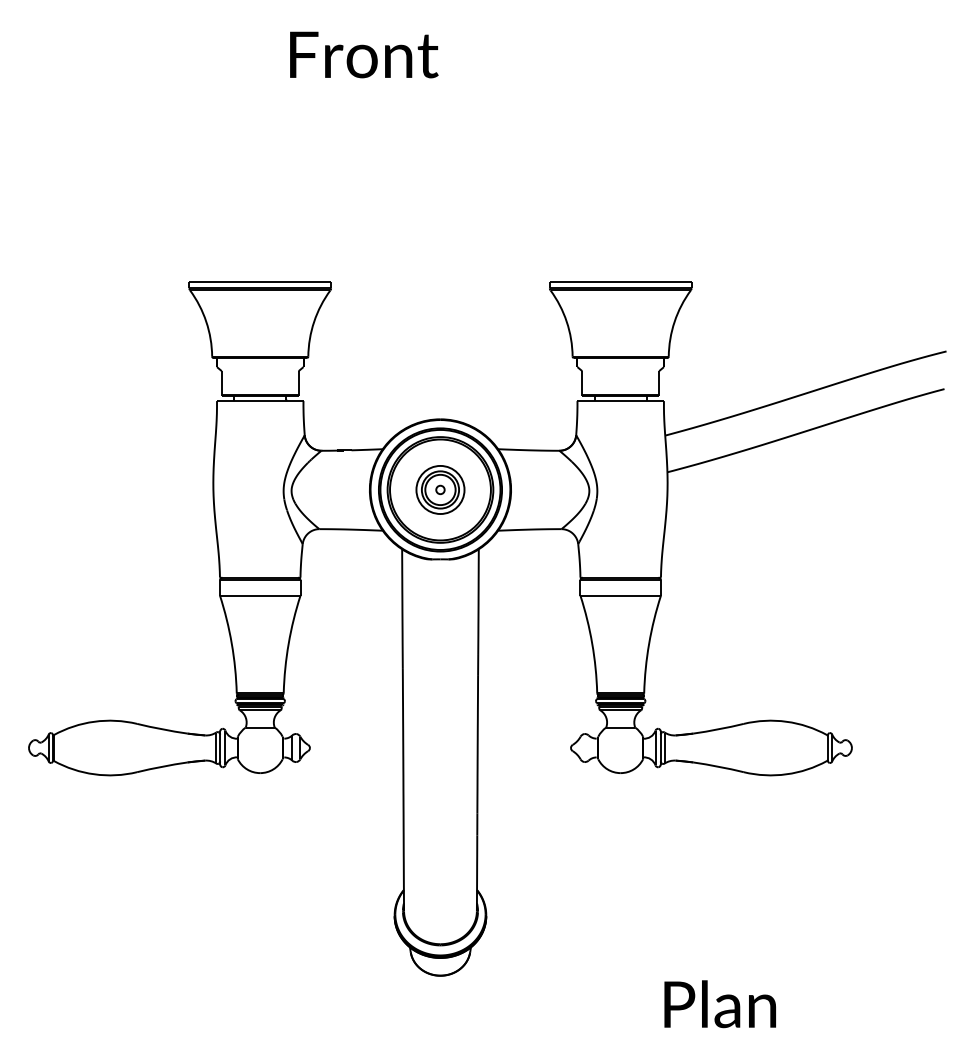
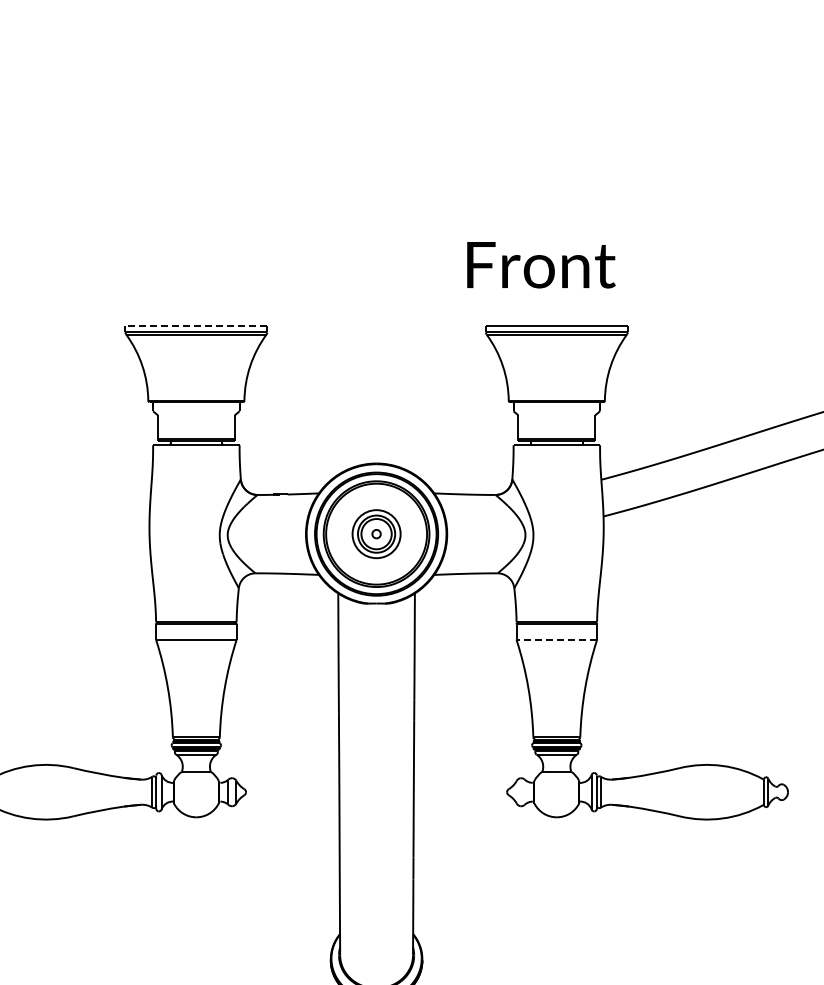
text: (364, 54) -> (541, 264), moved
line: (260, 282) -> (196, 326), solid -> dashed
line: (620, 595) -> (556, 639), solid -> dashed

